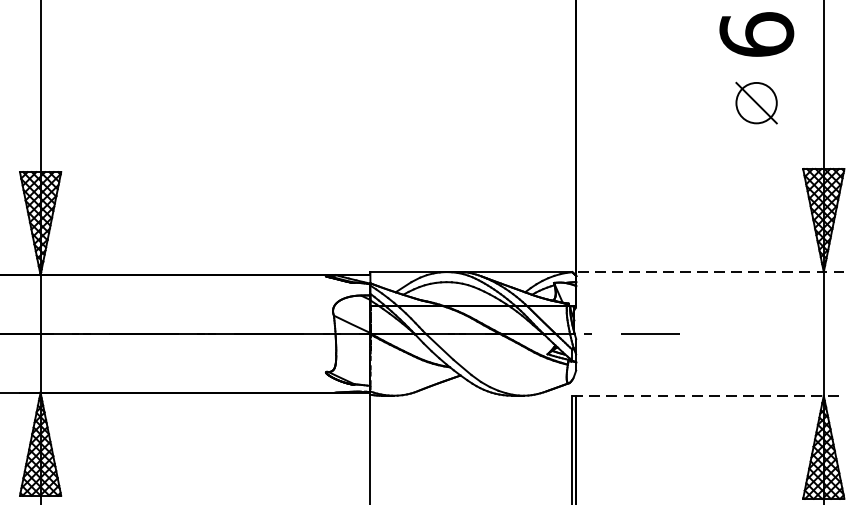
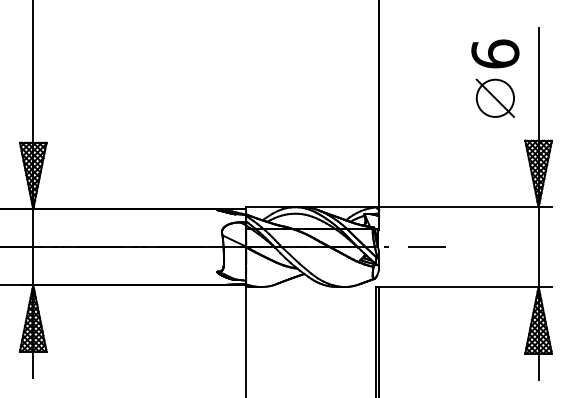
part: (755, 101) -> (494, 97), size x1.43
line: (708, 272) -> (464, 207), dashed -> solid
line: (708, 396) -> (464, 287), dashed -> solid

